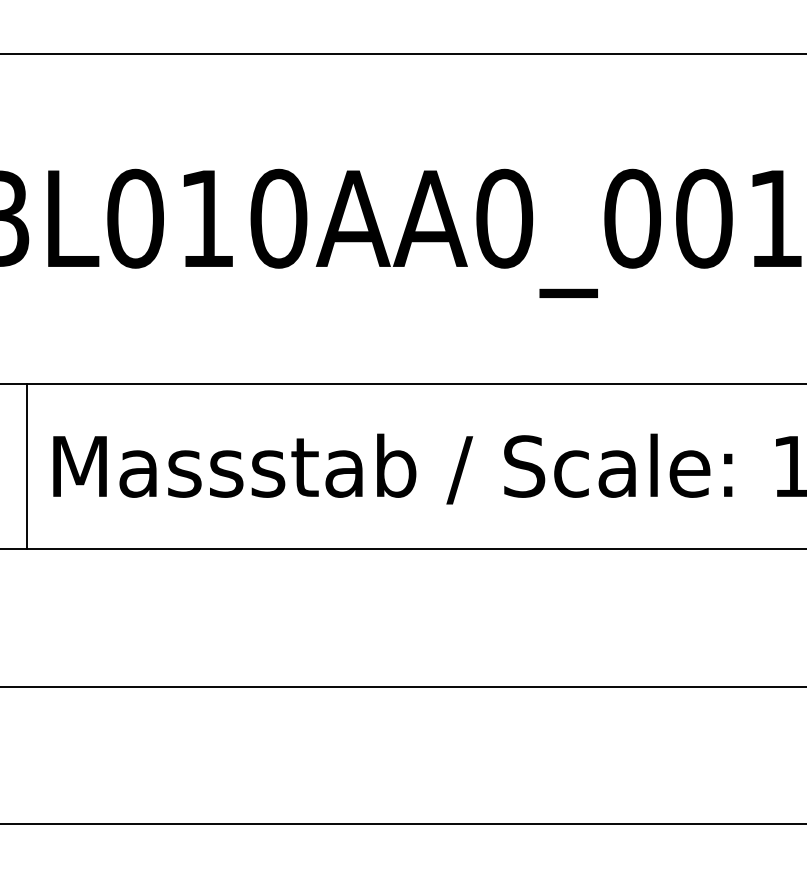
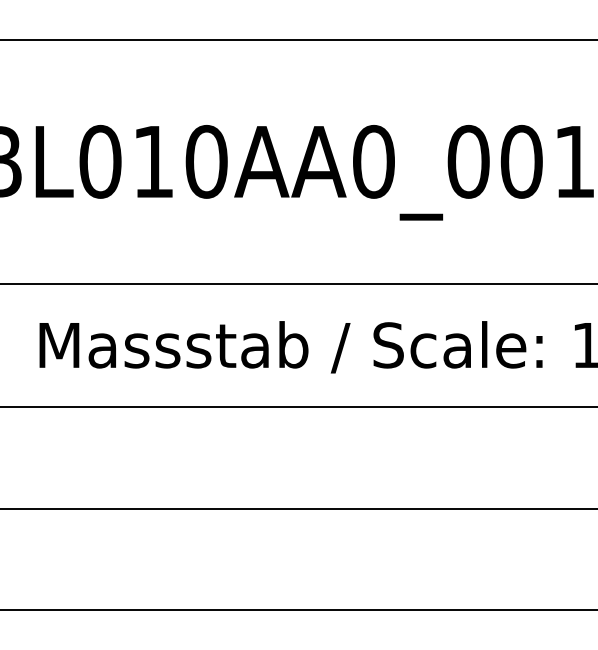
line: (27, 466) -> (20, 345), removed

